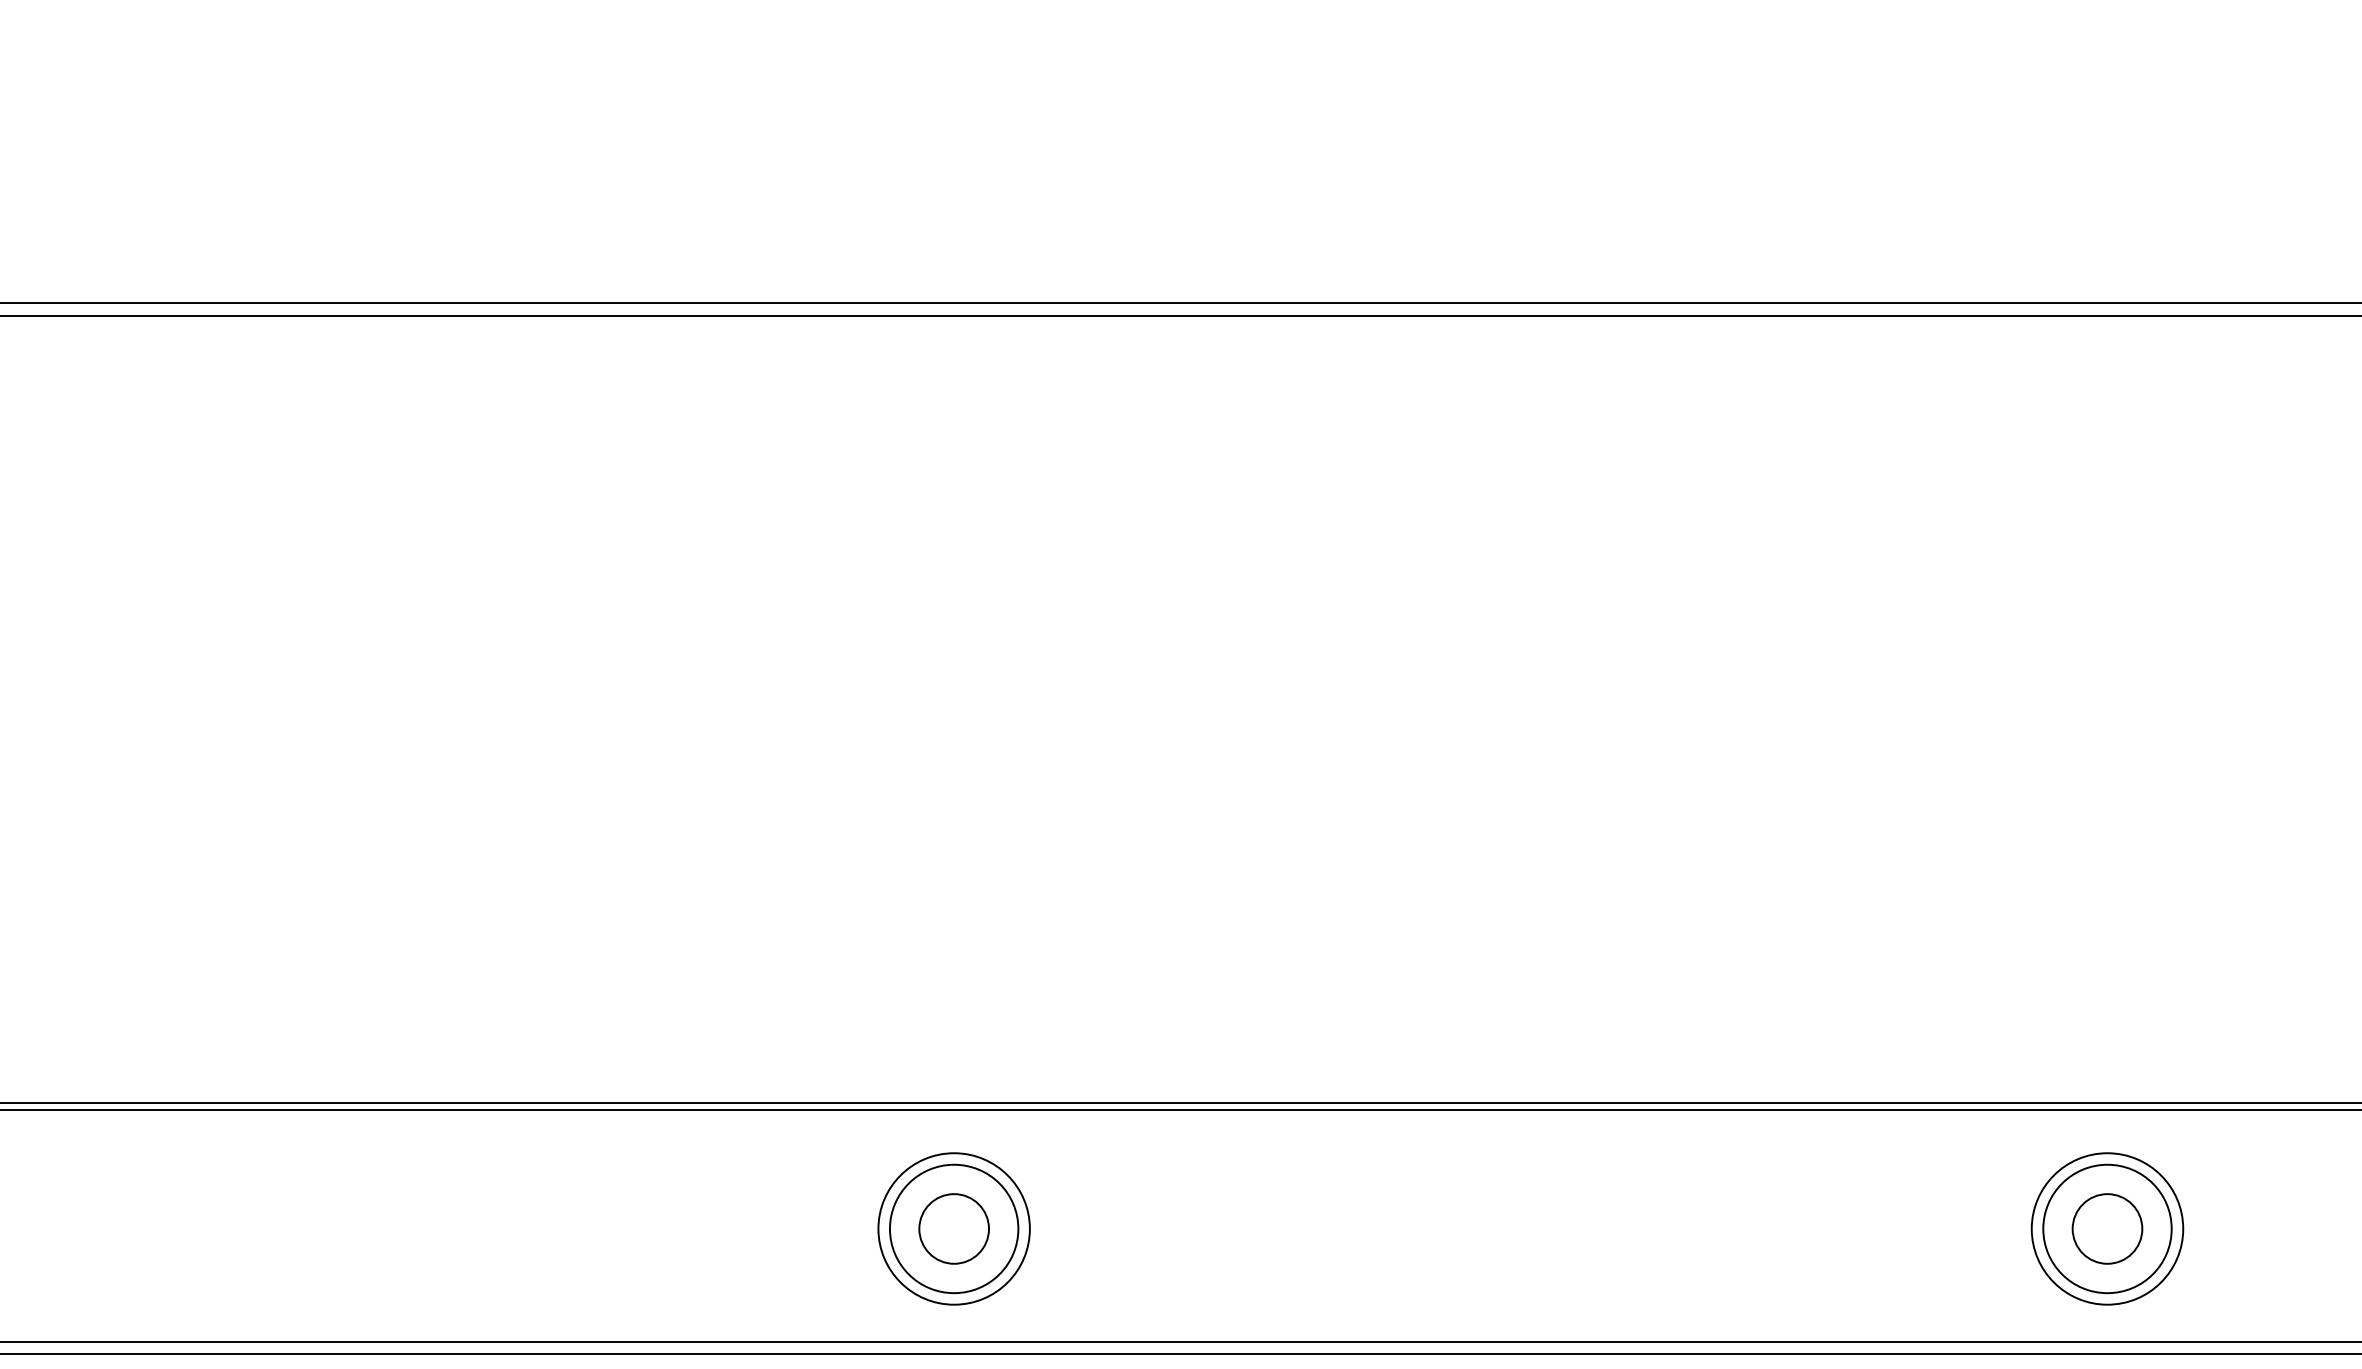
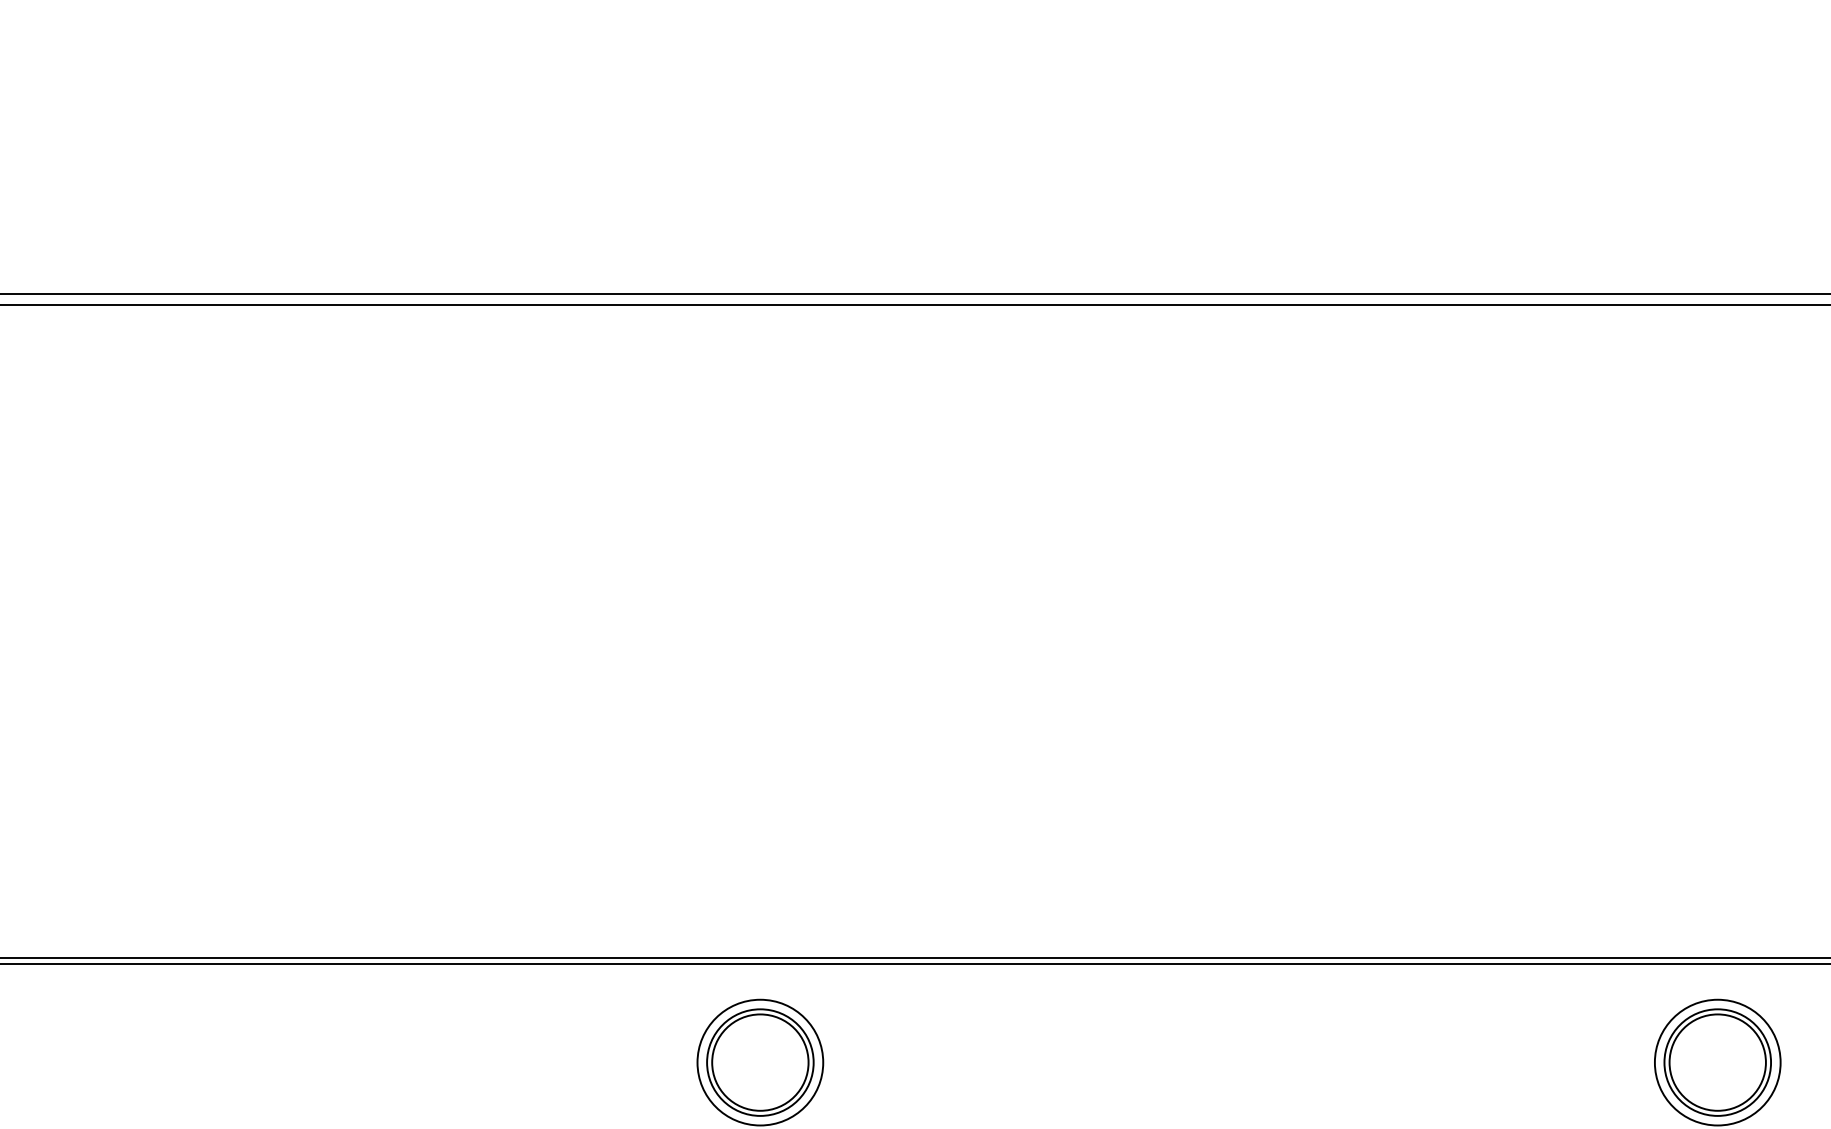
circle: (954, 1228) -> (760, 1062), size x1.67
circle: (2107, 1228) -> (1717, 1062), size x1.67

